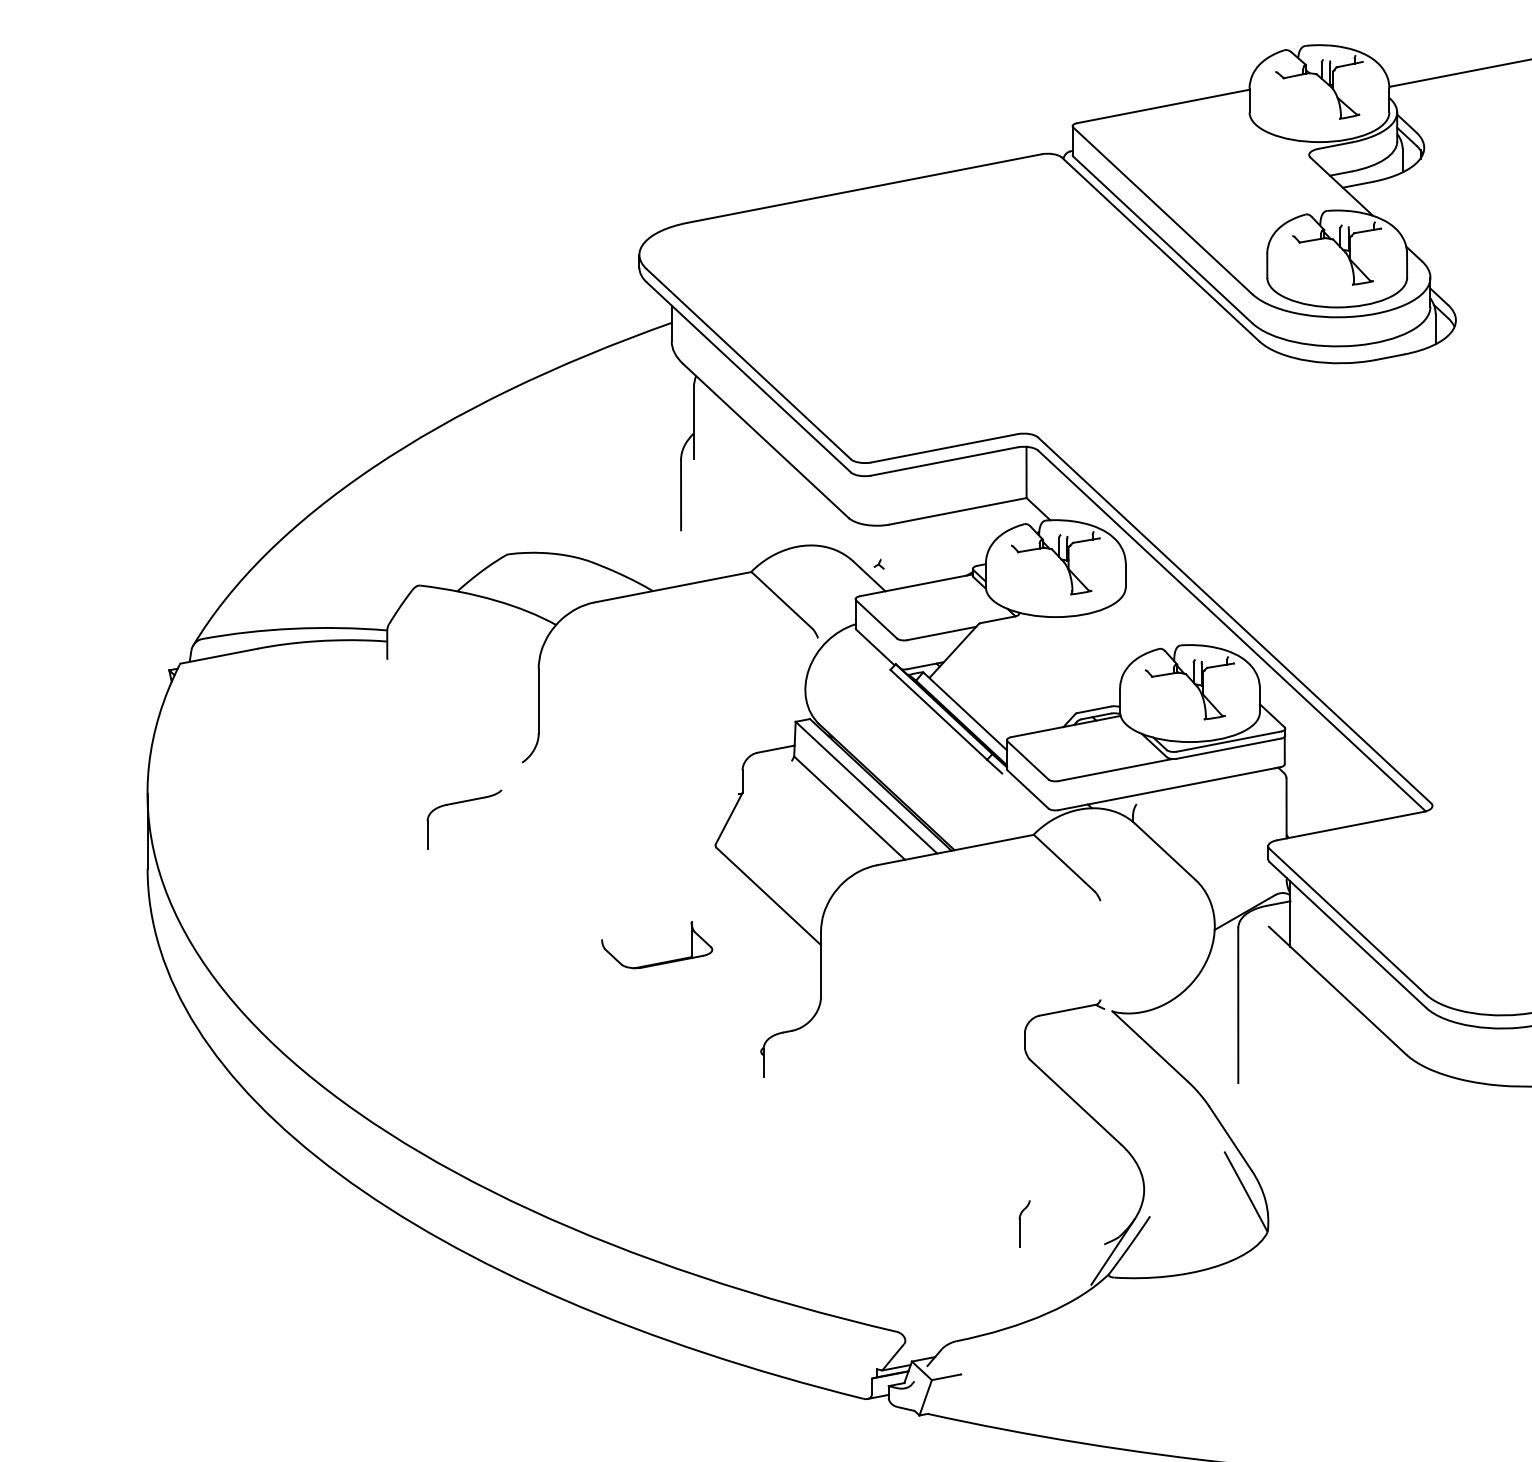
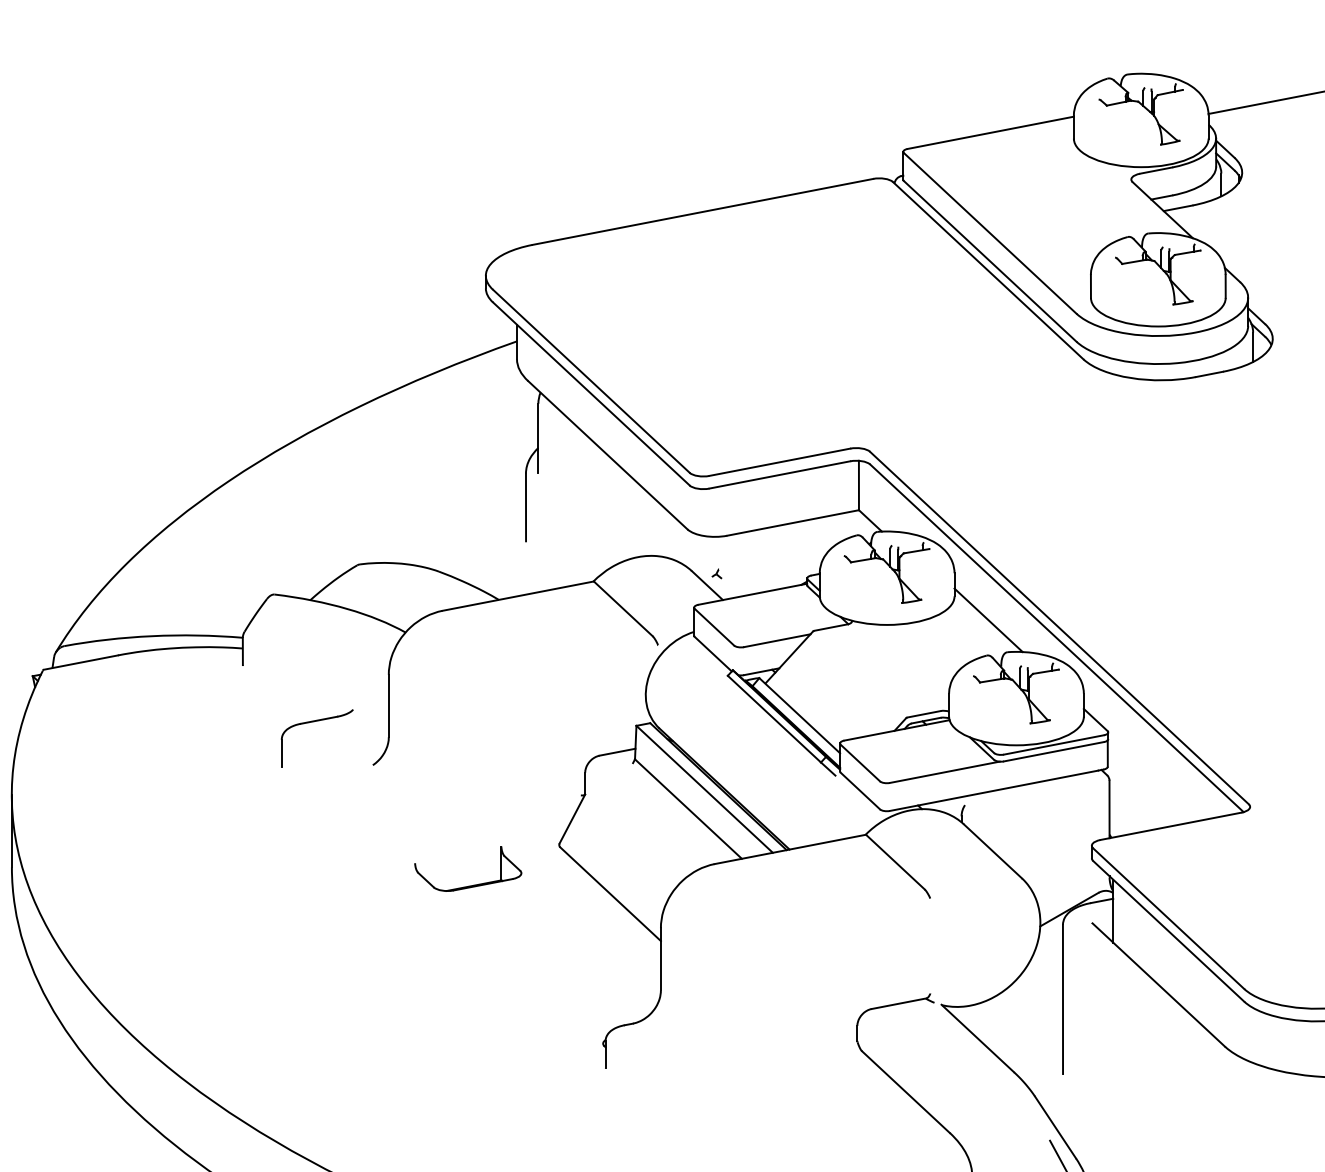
line: (1160, 612) -> (988, 620), added
part: (460, 803) -> (313, 722), moved
part: (662, 961) -> (473, 884), moved

